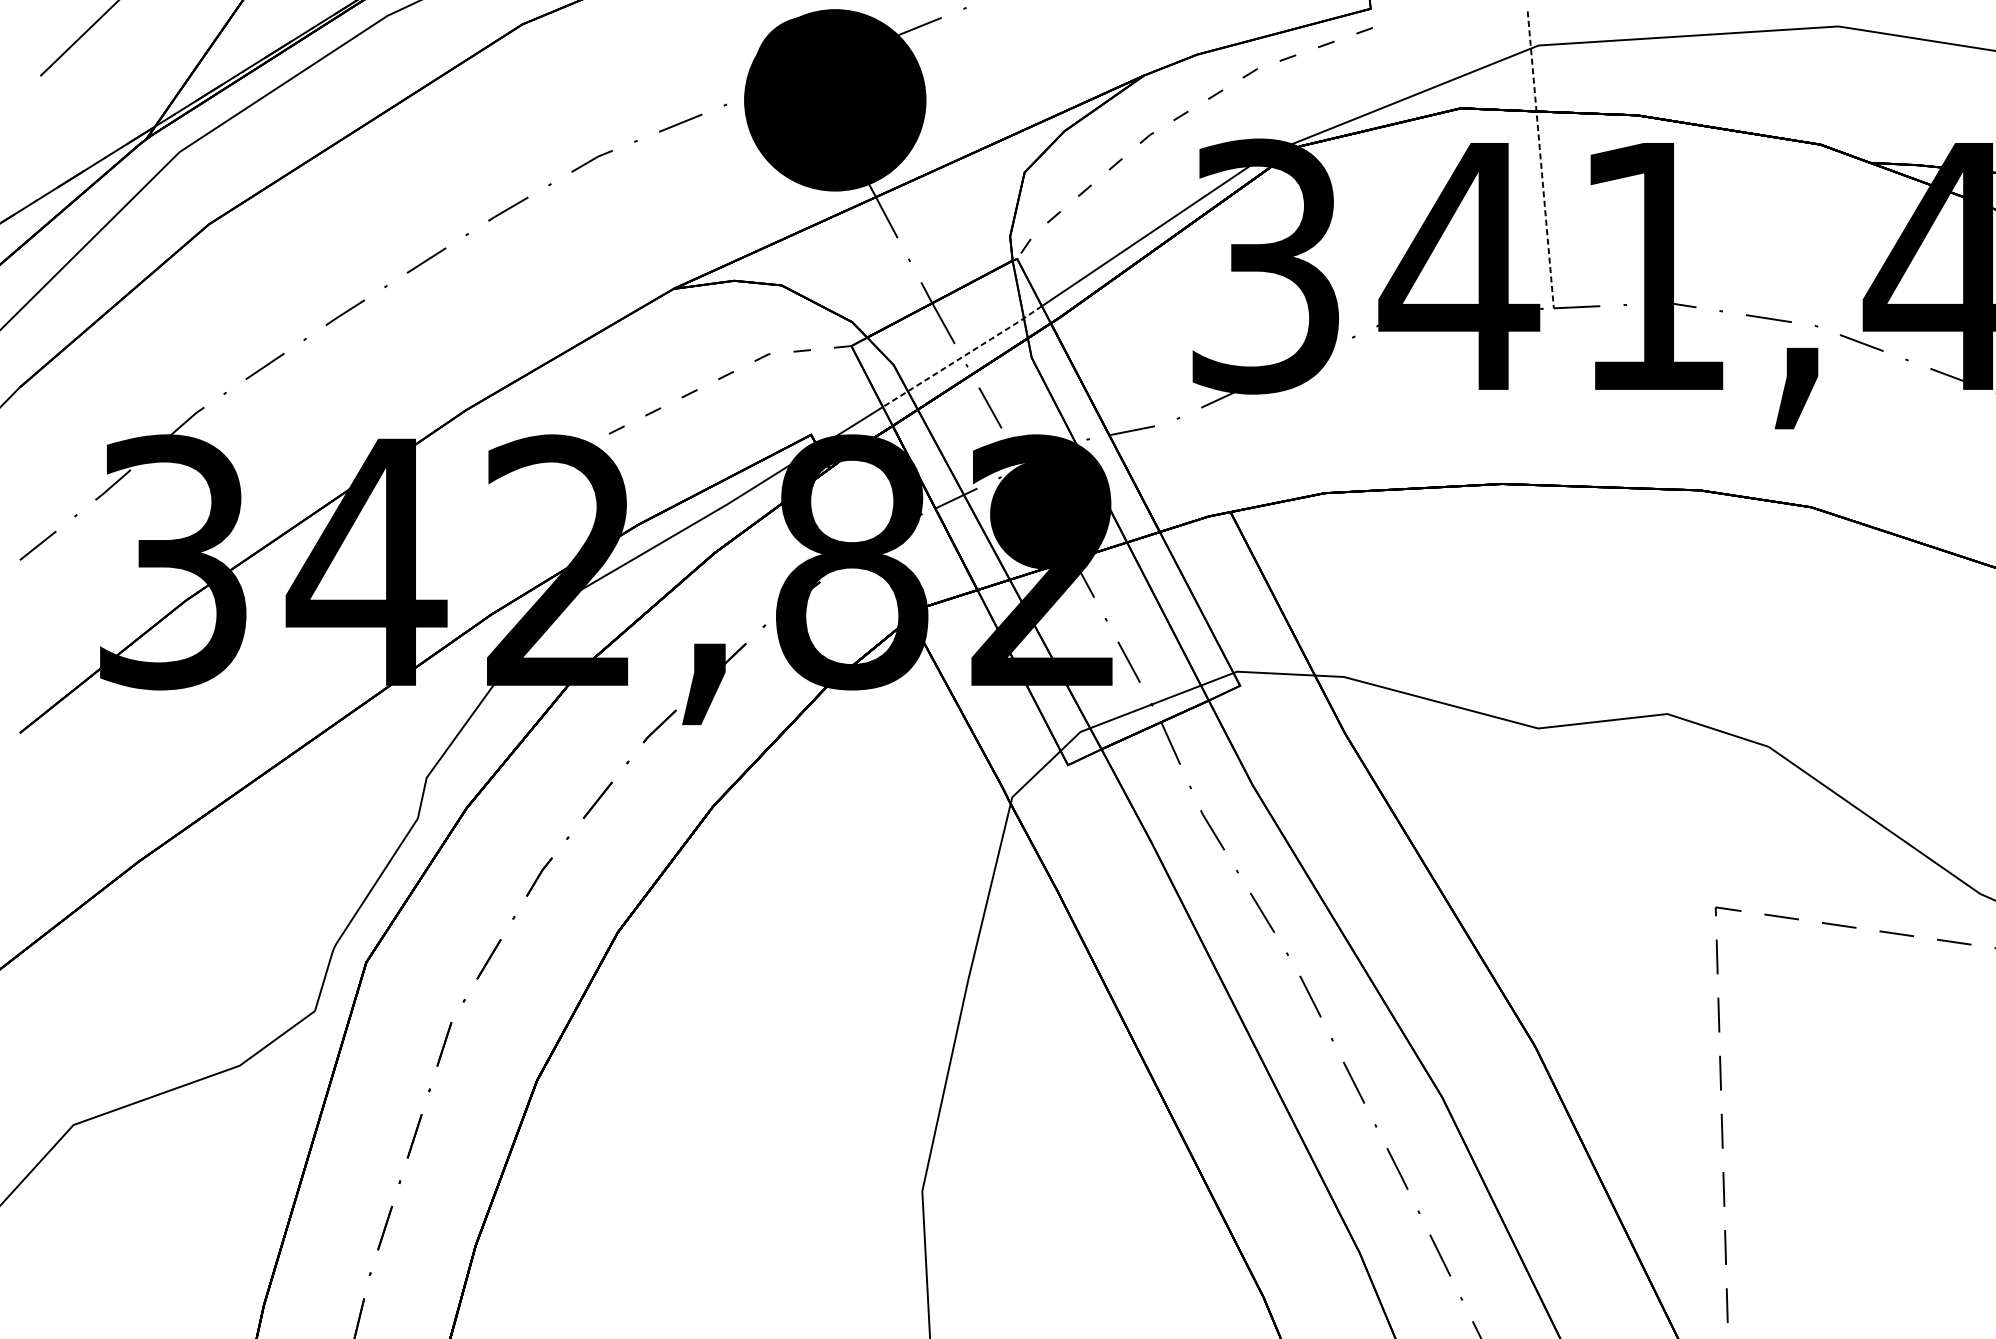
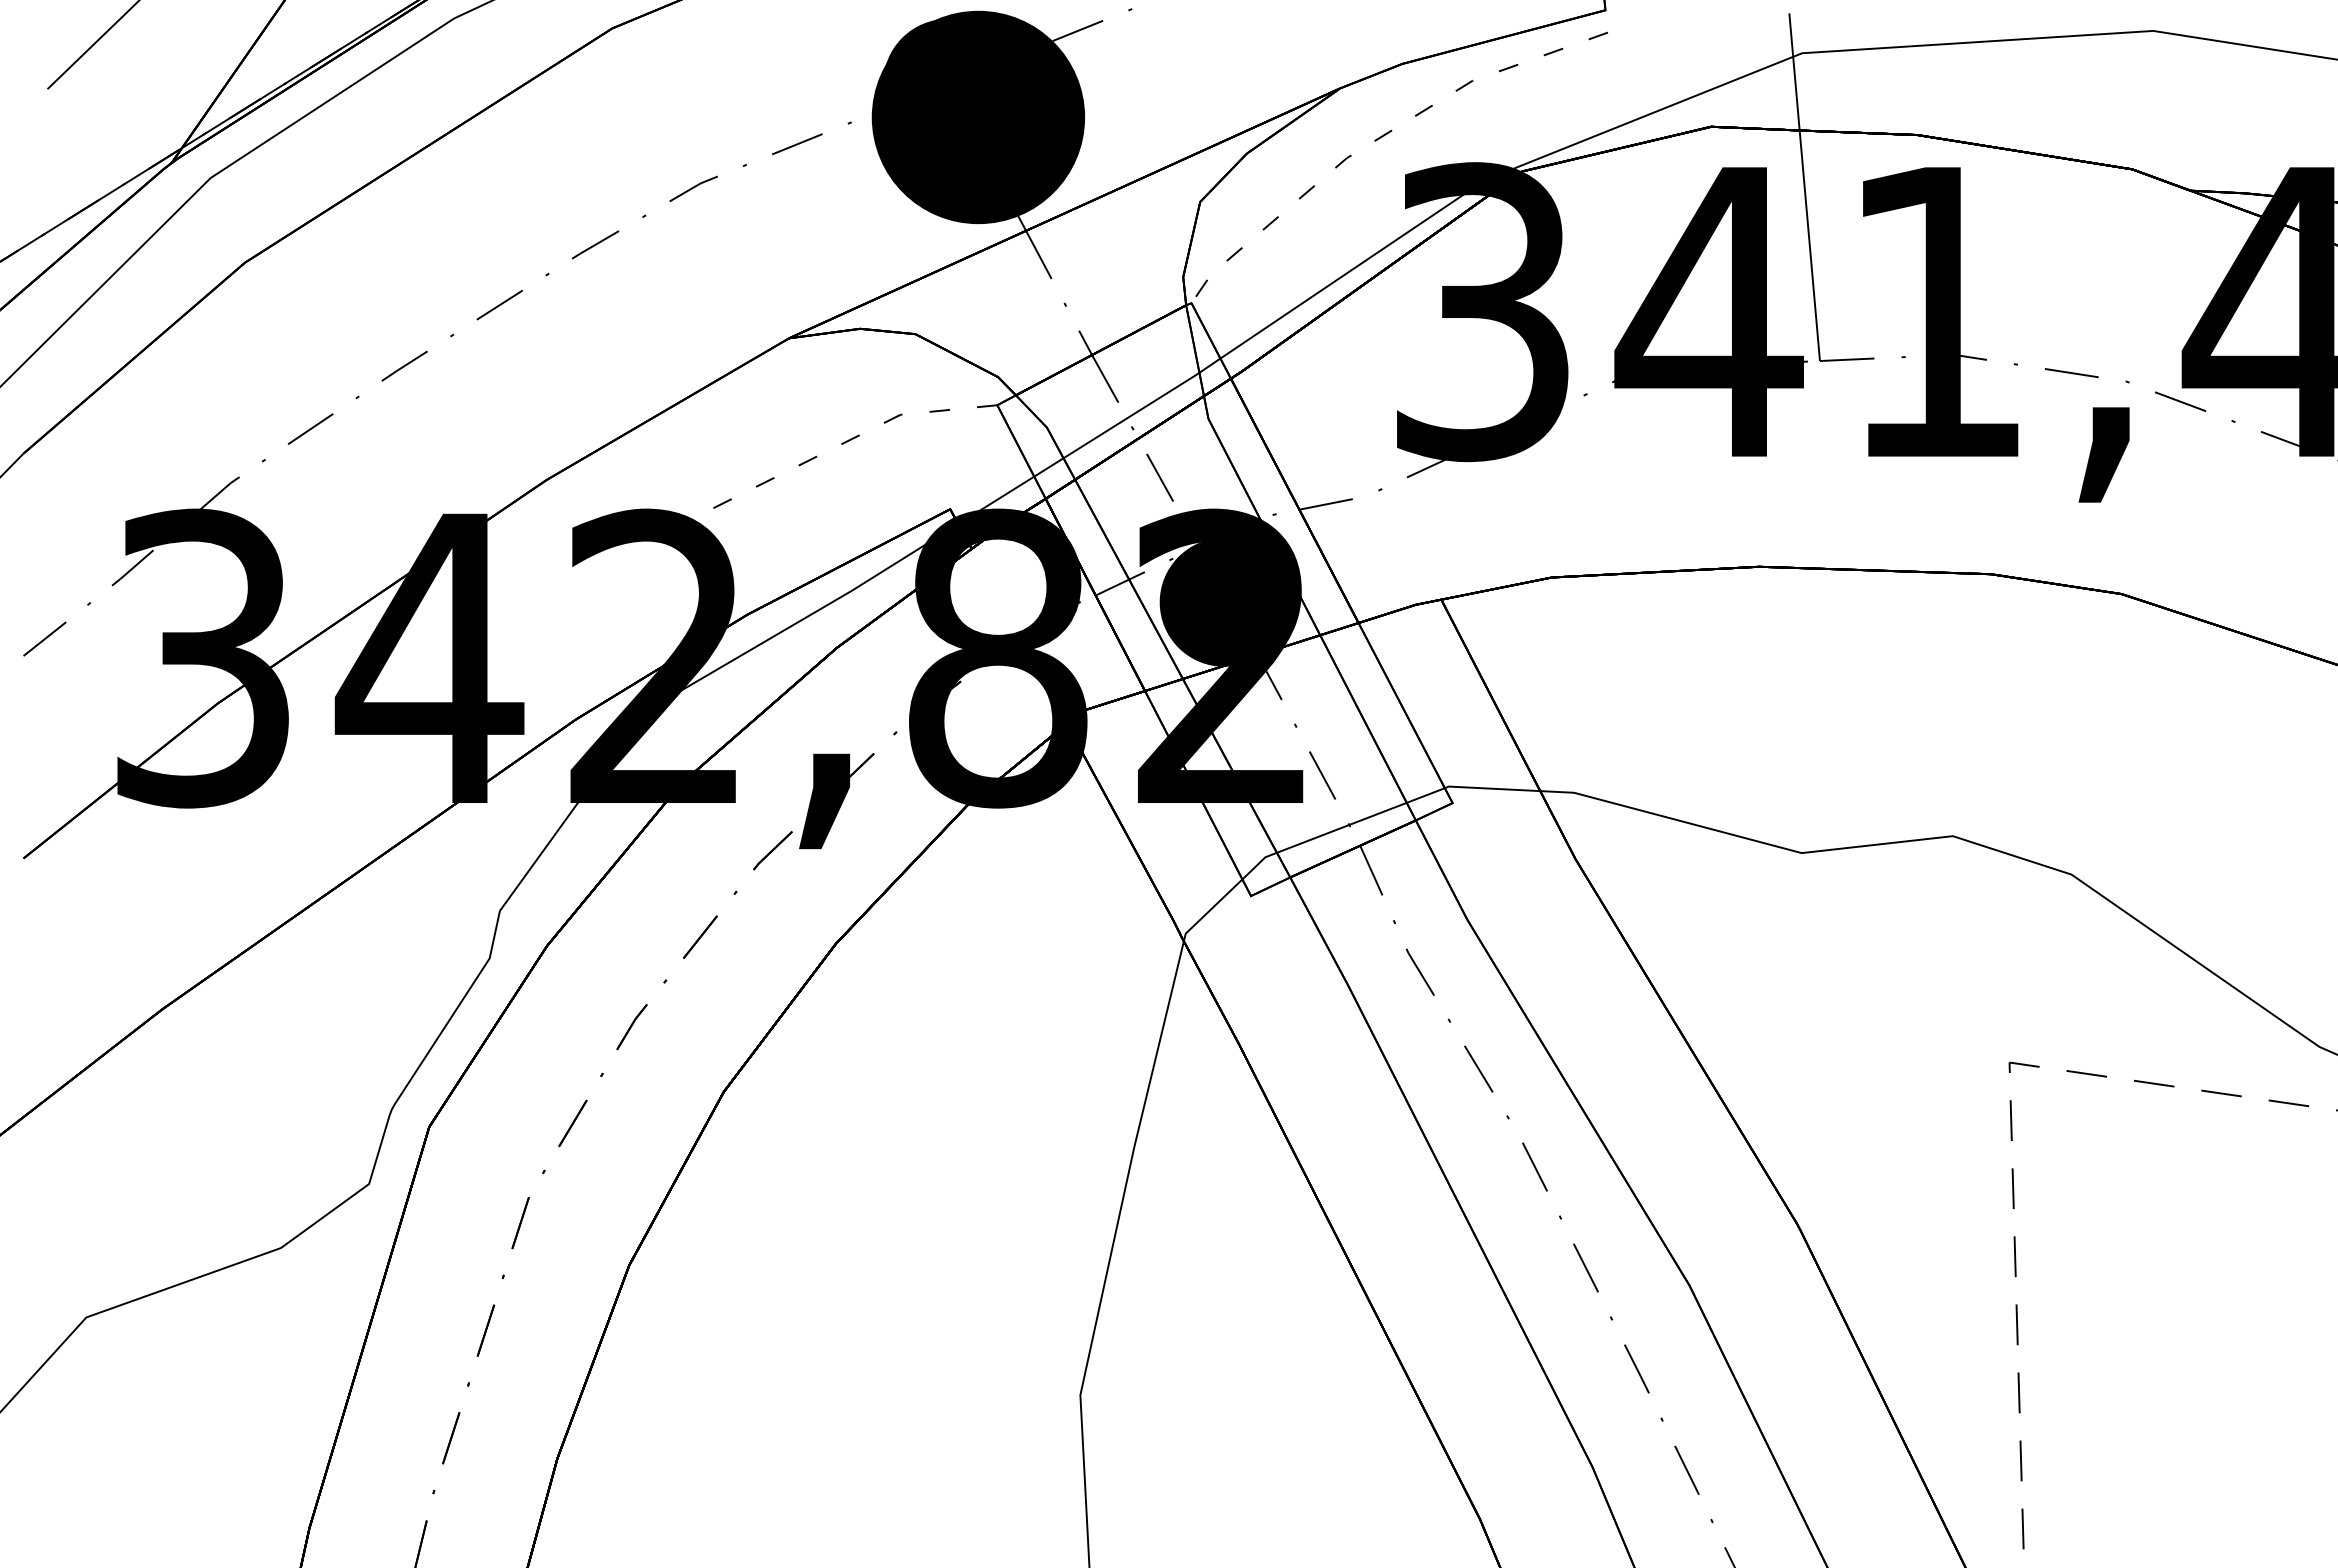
line: (1540, 160) -> (1804, 187), dashed -> solid
line: (962, 356) -> (1127, 417), dashed -> solid

